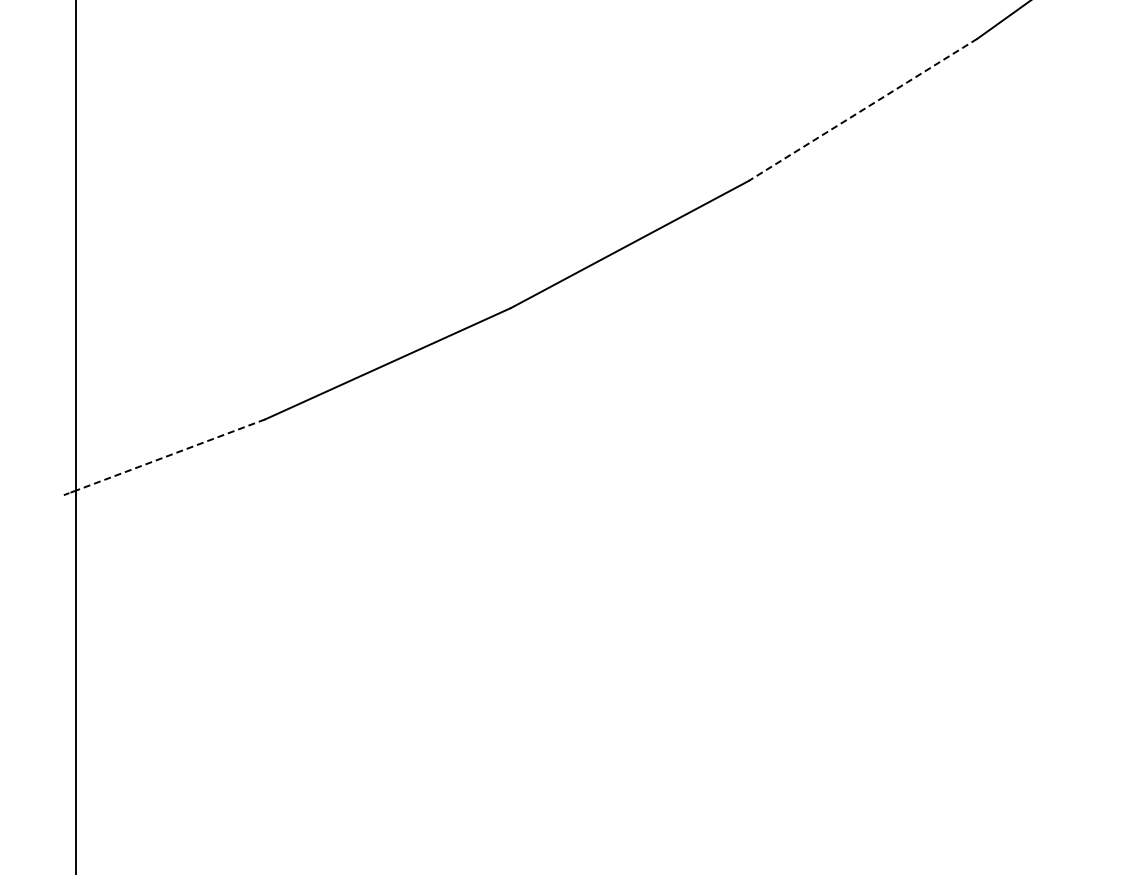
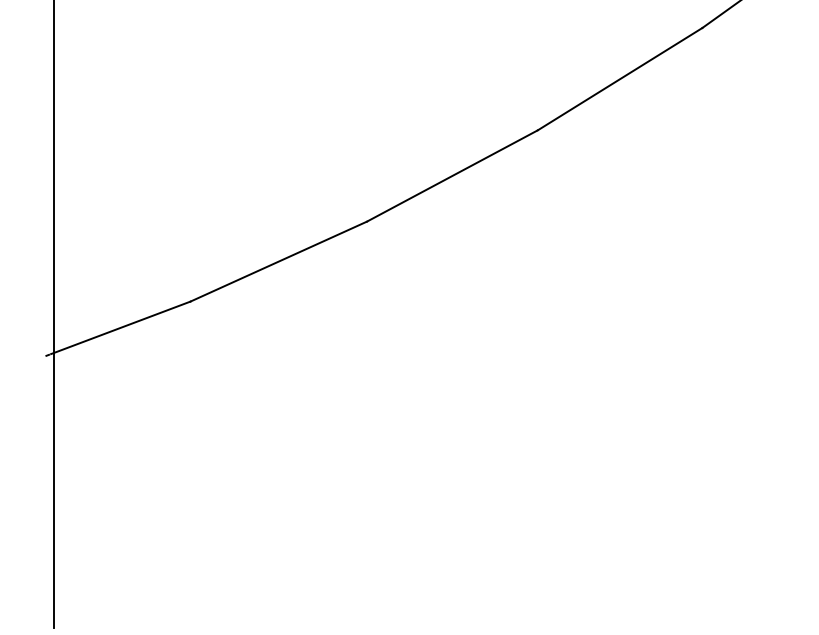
line: (863, 109) -> (620, 78), dashed -> solid
line: (170, 455) -> (122, 327), dashed -> solid

